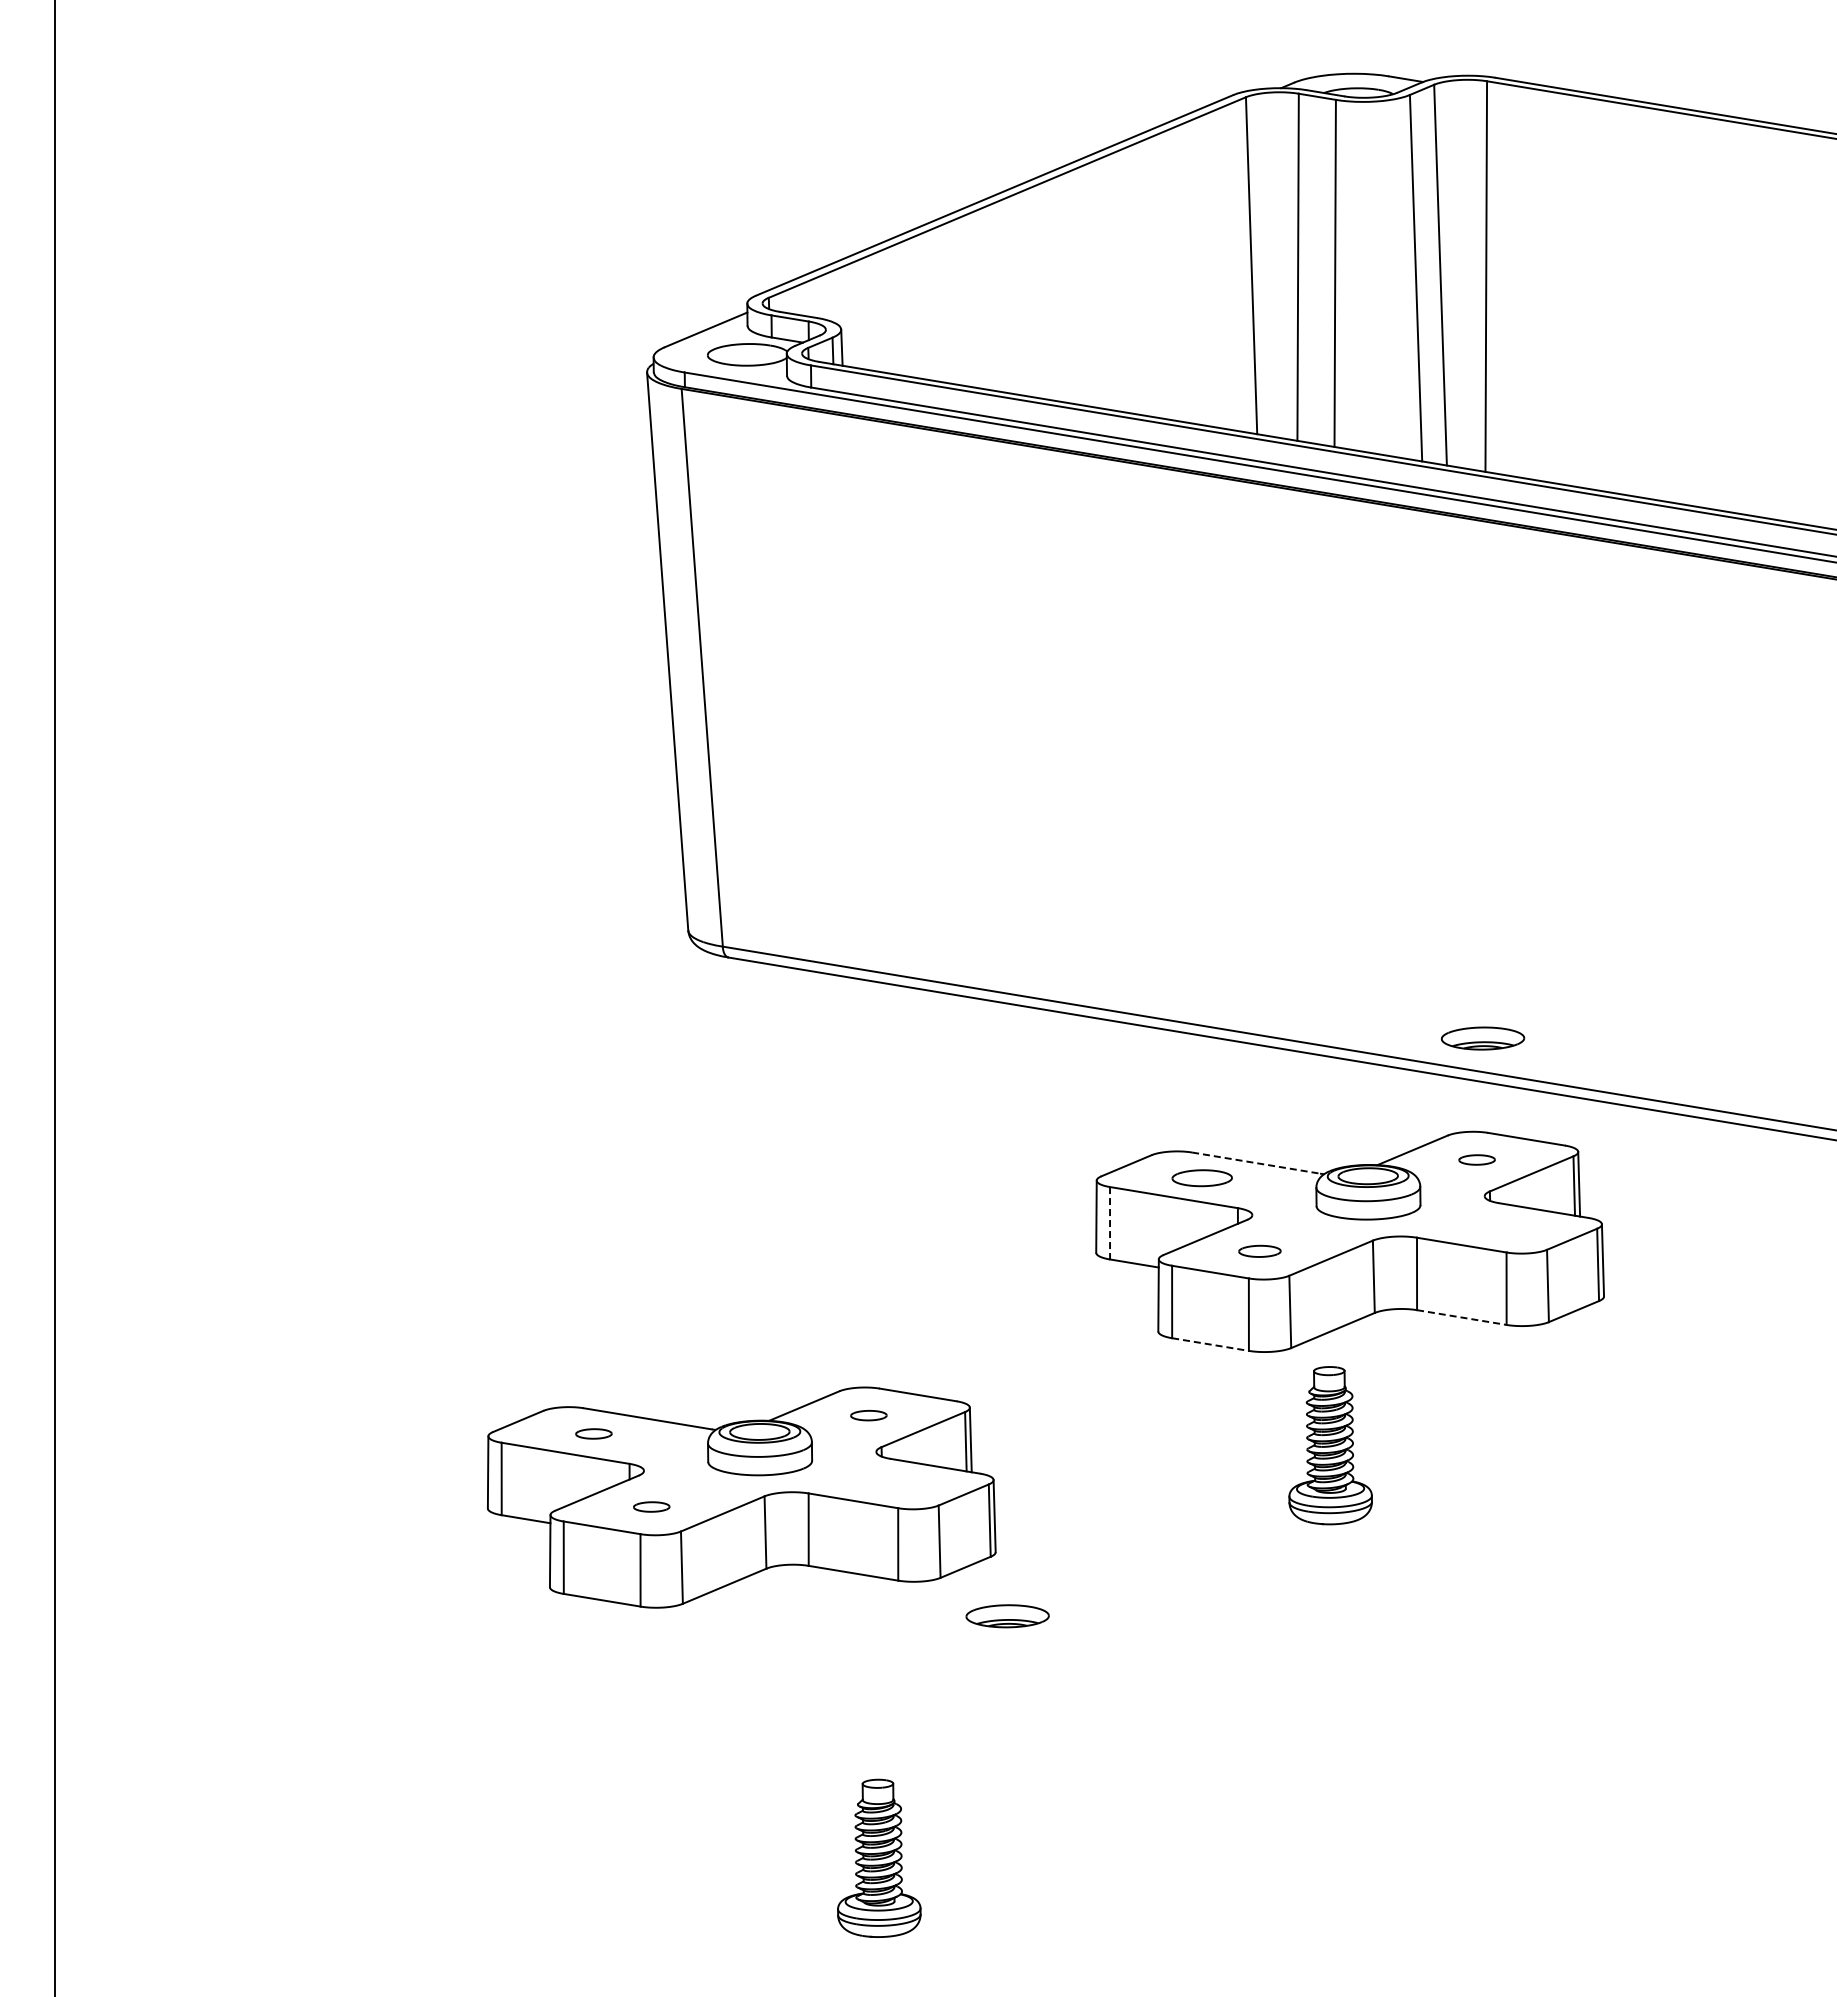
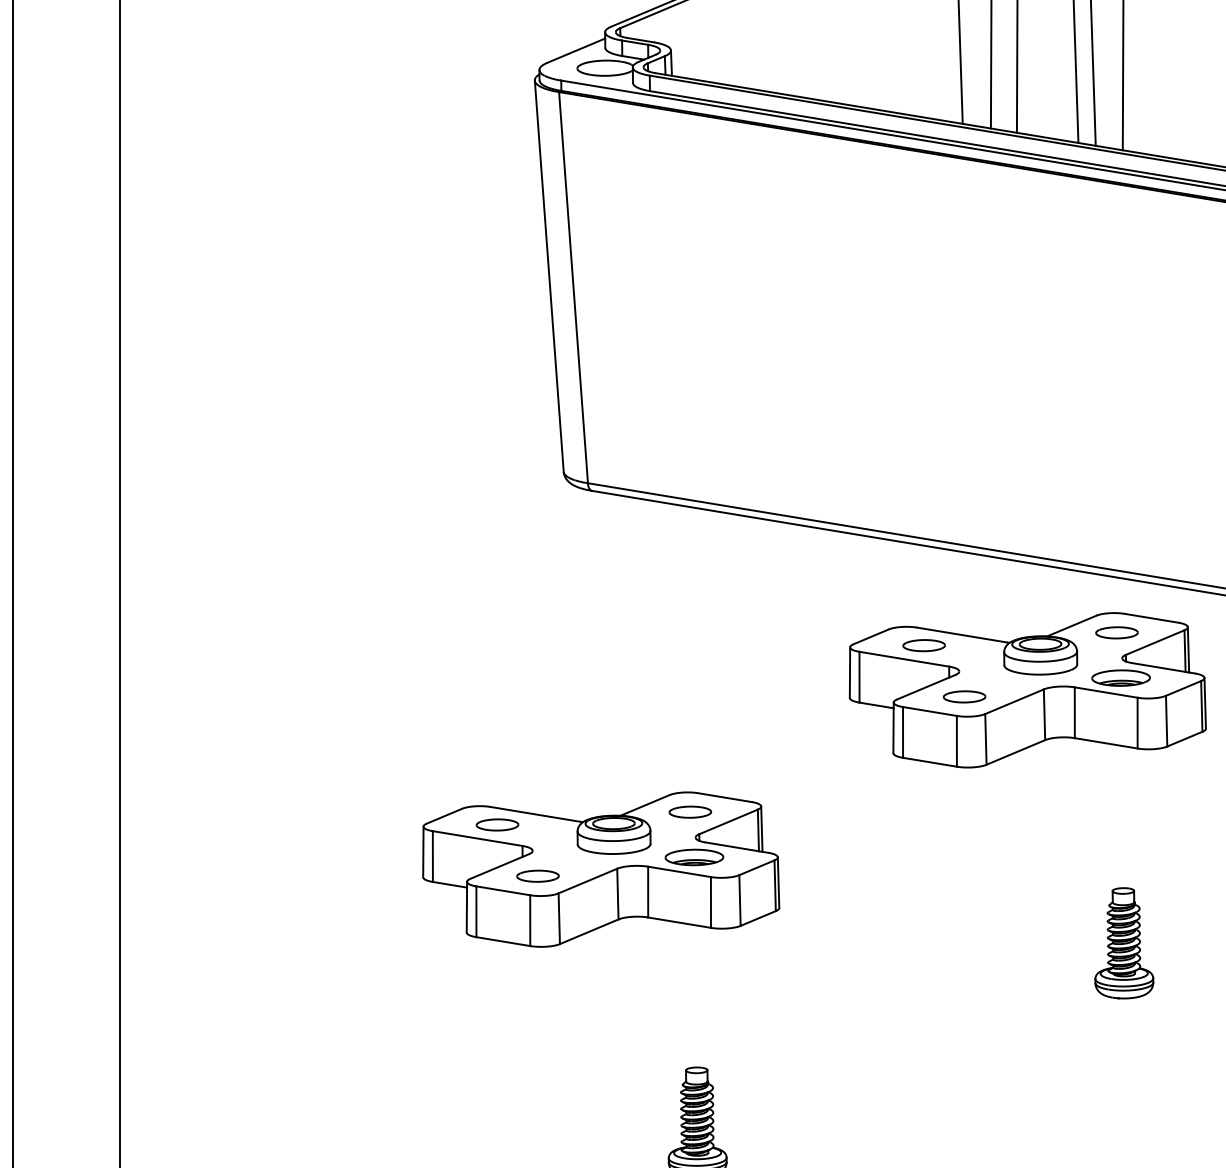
part: (1483, 1038) -> (1121, 678), moved
part: (1476, 1159) -> (1116, 632), size x1.67
line: (1256, 1163) -> (962, 635), dashed -> solid
line: (1110, 1223) -> (859, 677), dashed -> solid
part: (1259, 1251) -> (964, 697), size x1.43
line: (1462, 1317) -> (1106, 743), dashed -> solid
line: (1210, 1344) -> (929, 762), dashed -> solid
part: (868, 1415) -> (690, 812), size x1.67
part: (593, 1433) -> (497, 824), size x1.67
part: (1330, 1445) -> (1124, 943), moved
part: (651, 1506) -> (537, 875), size x1.67
part: (1007, 1616) -> (694, 857), moved

